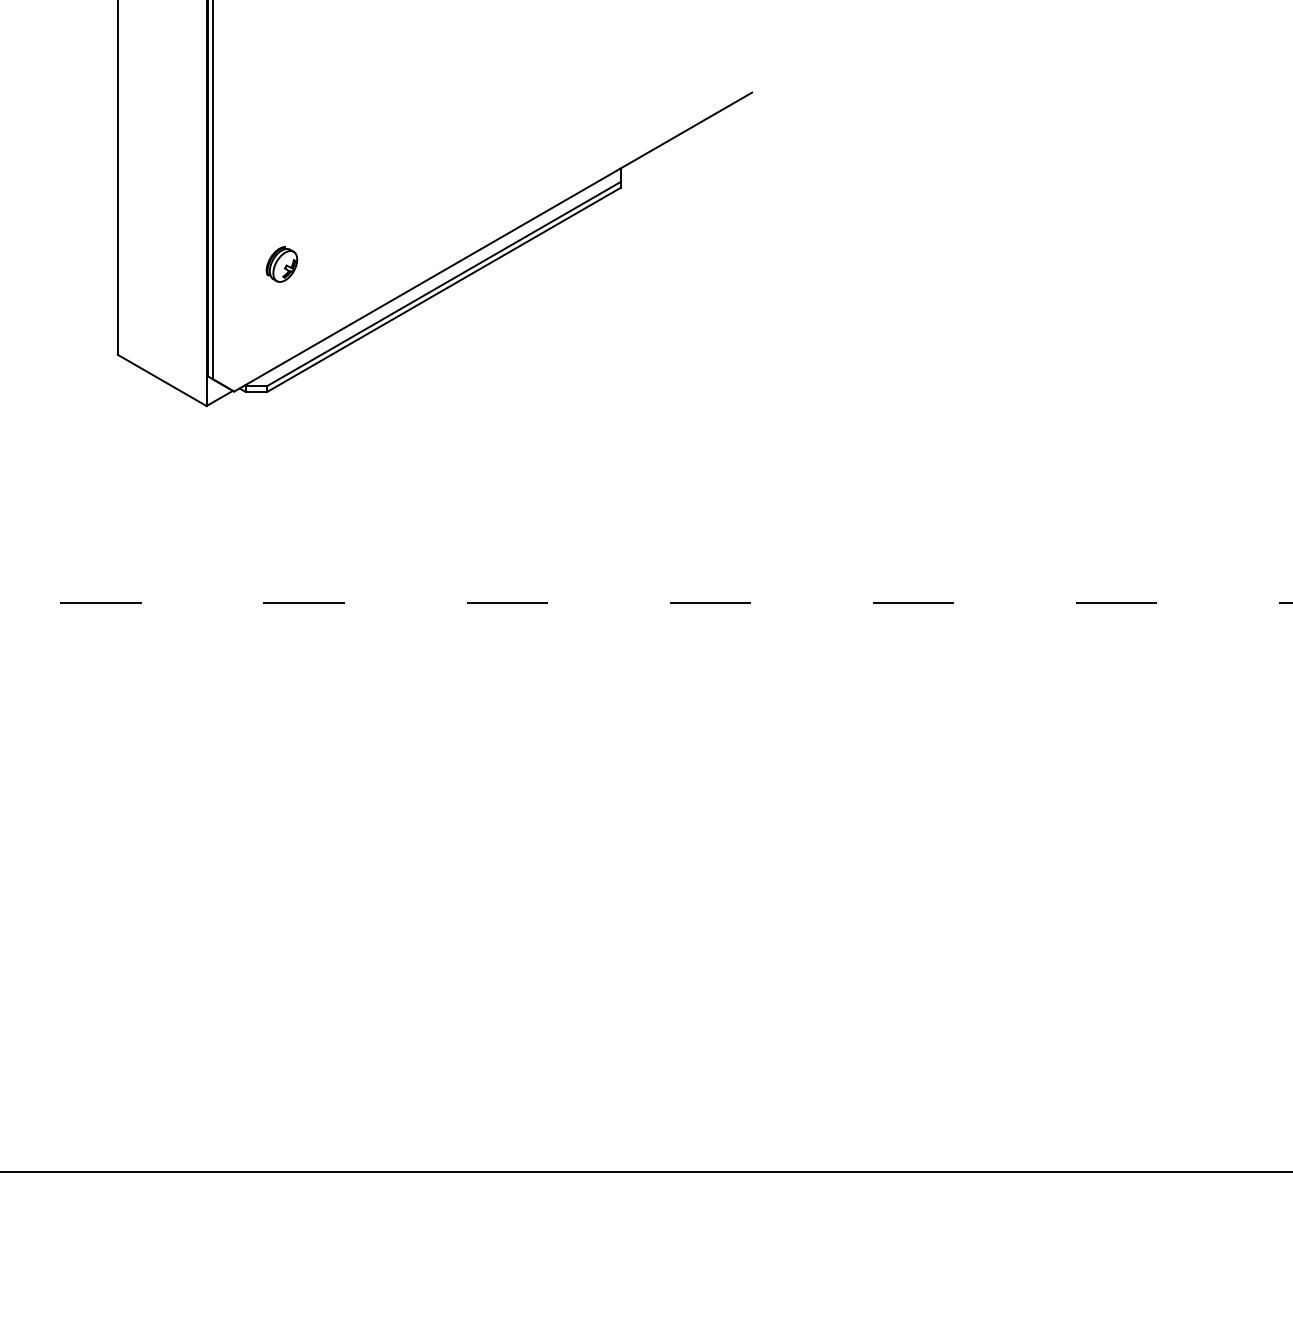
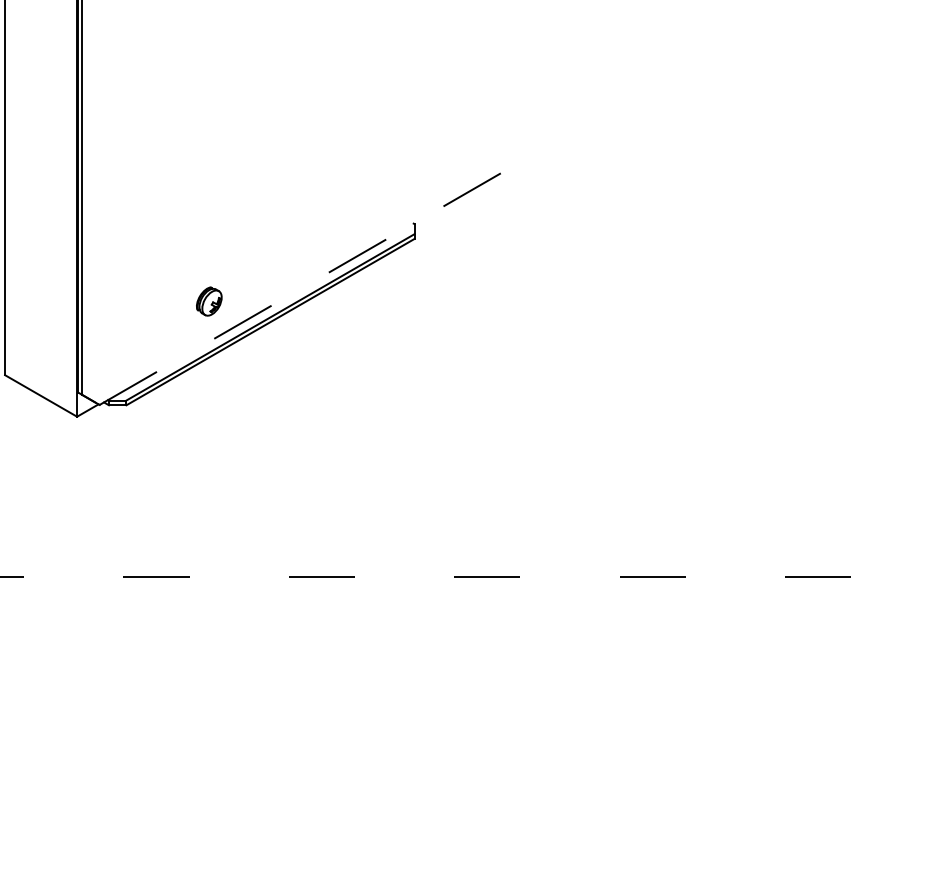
line: (493, 242) -> (310, 283), solid -> dashed
part: (281, 264) -> (208, 301), moved

